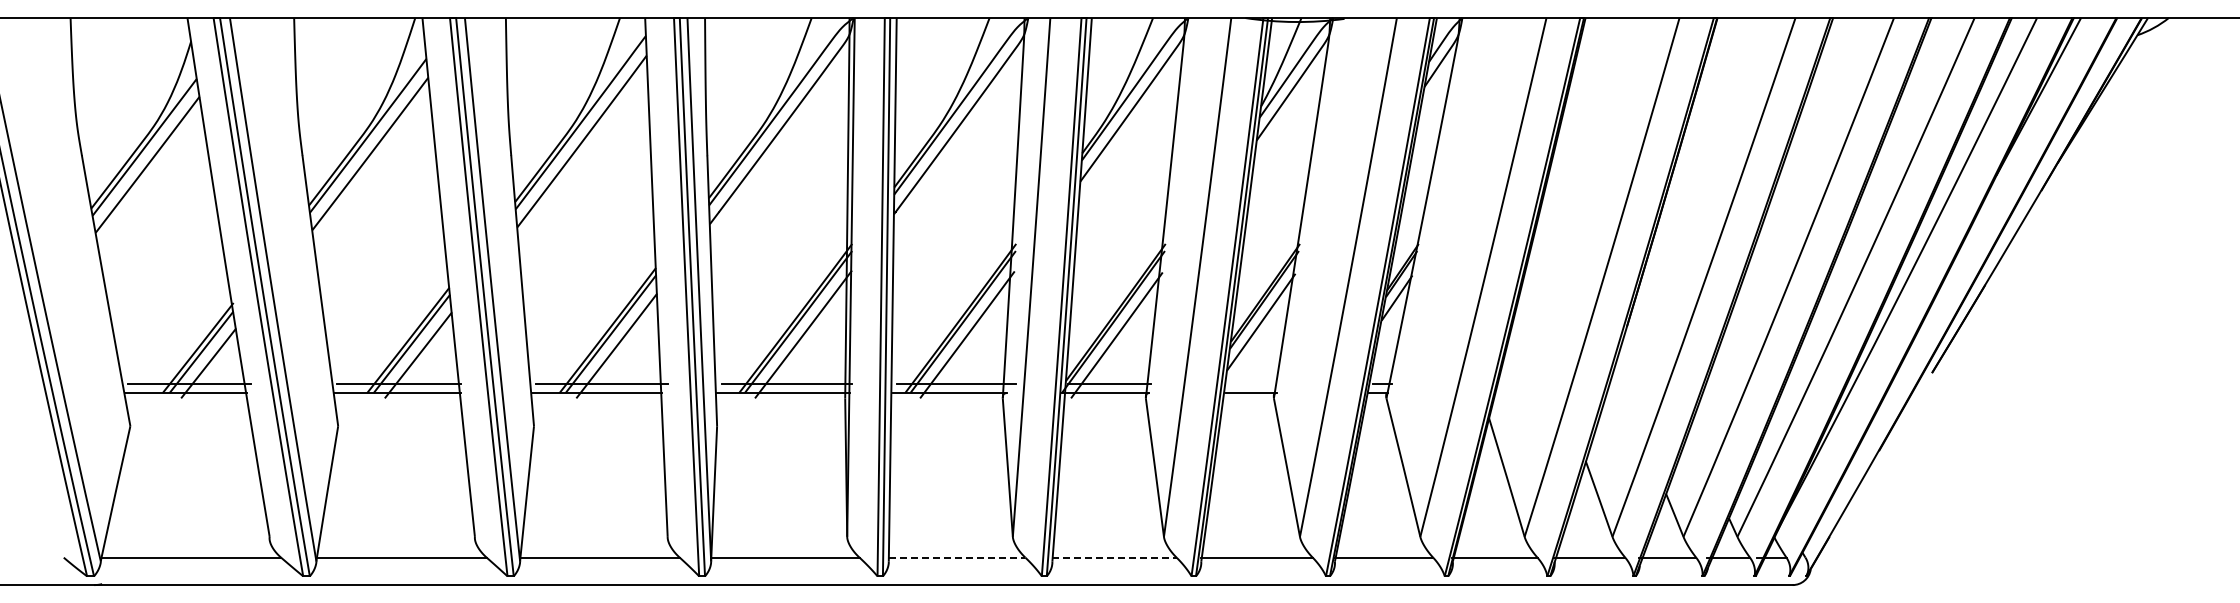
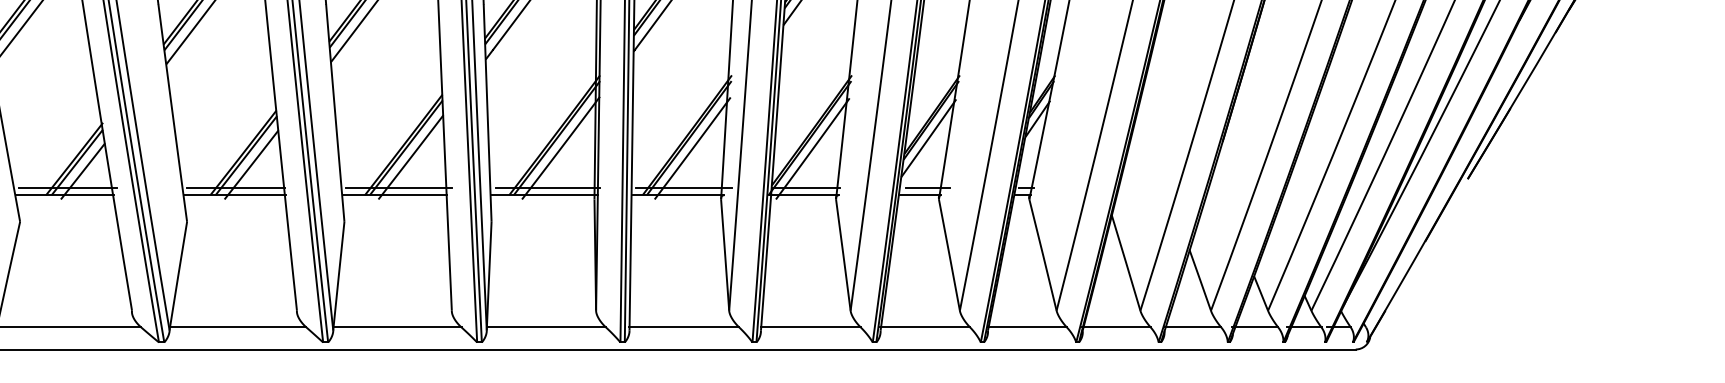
line: (1260, 383) -> (928, 187), added
line: (957, 557) -> (684, 327), dashed -> solid
line: (1114, 557) -> (810, 327), dashed -> solid

